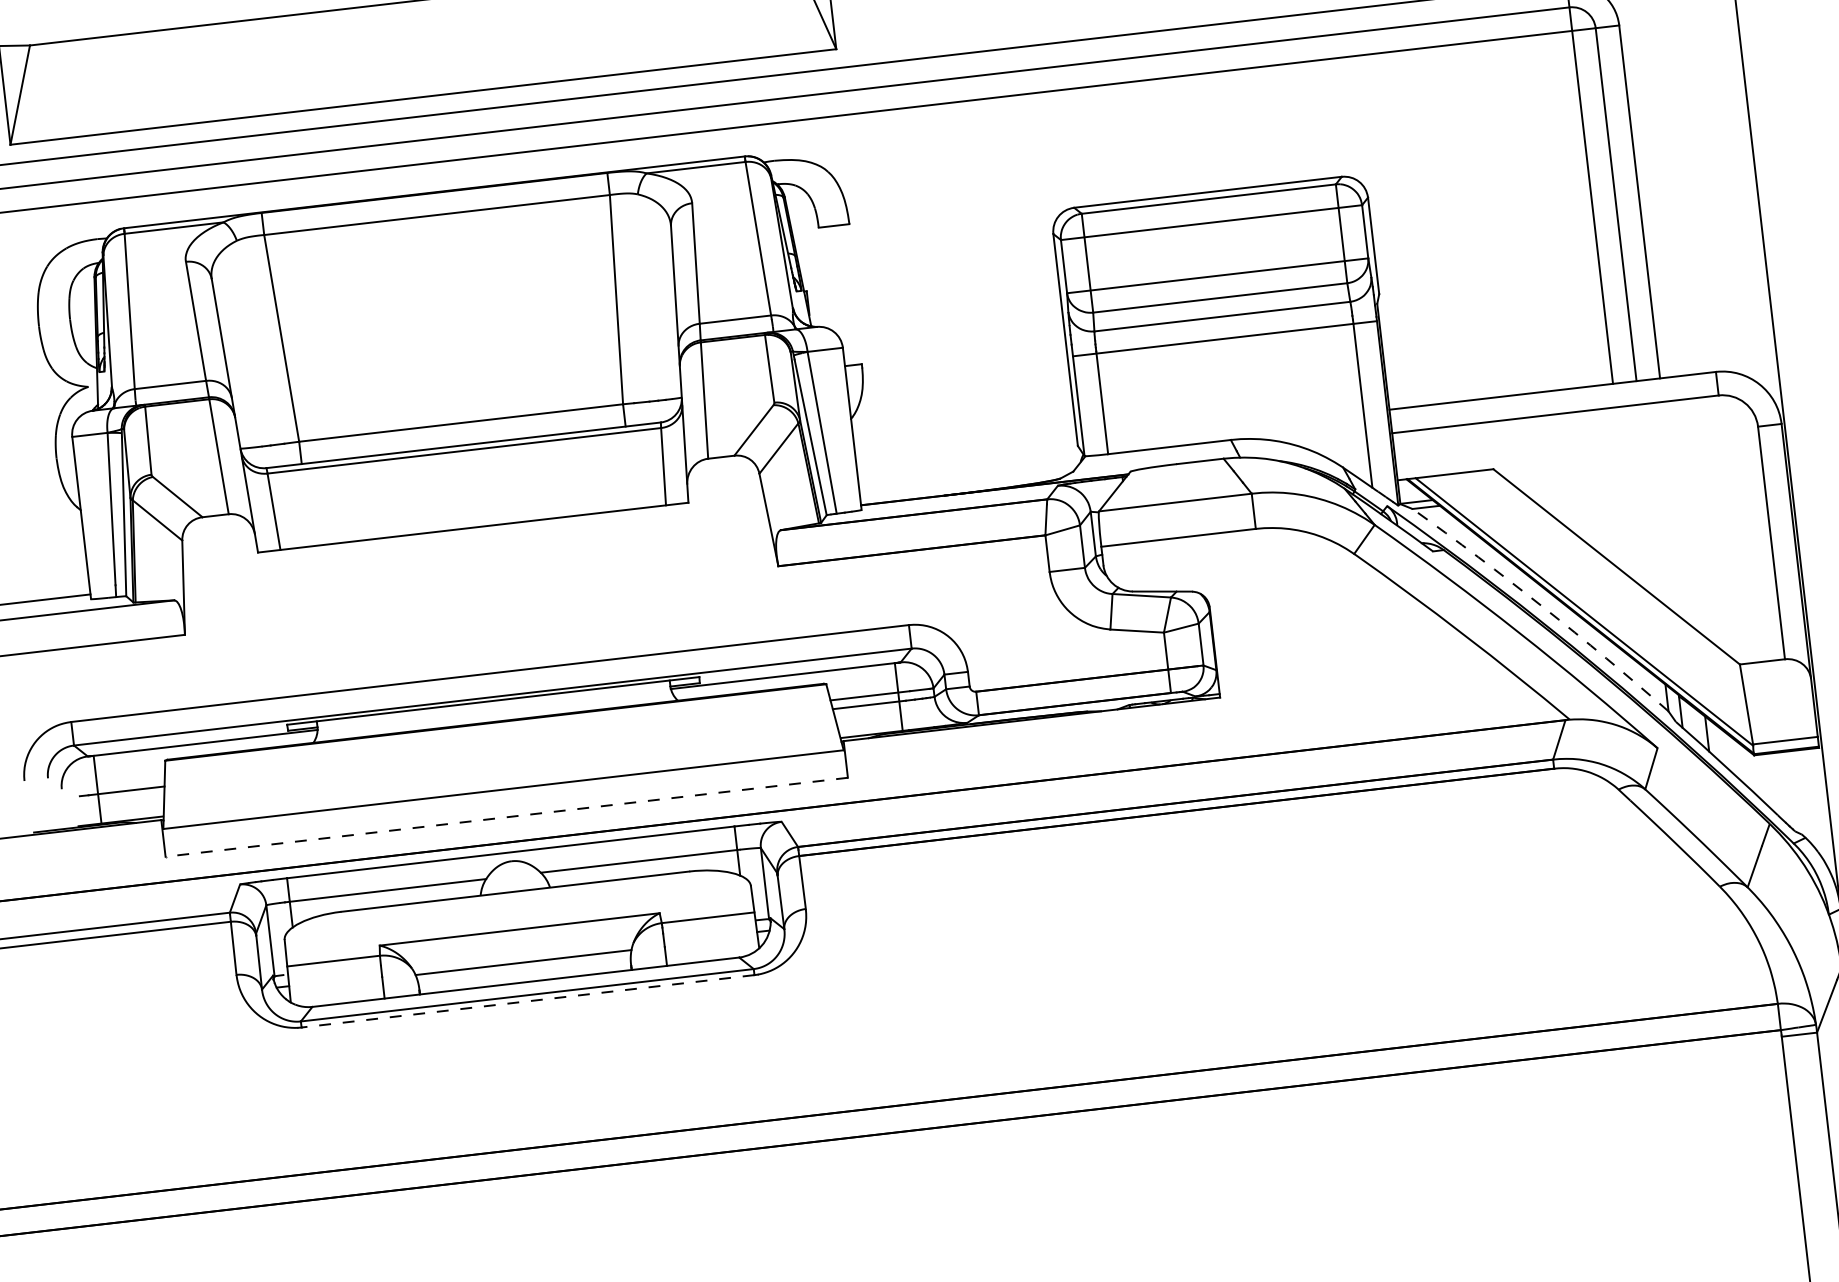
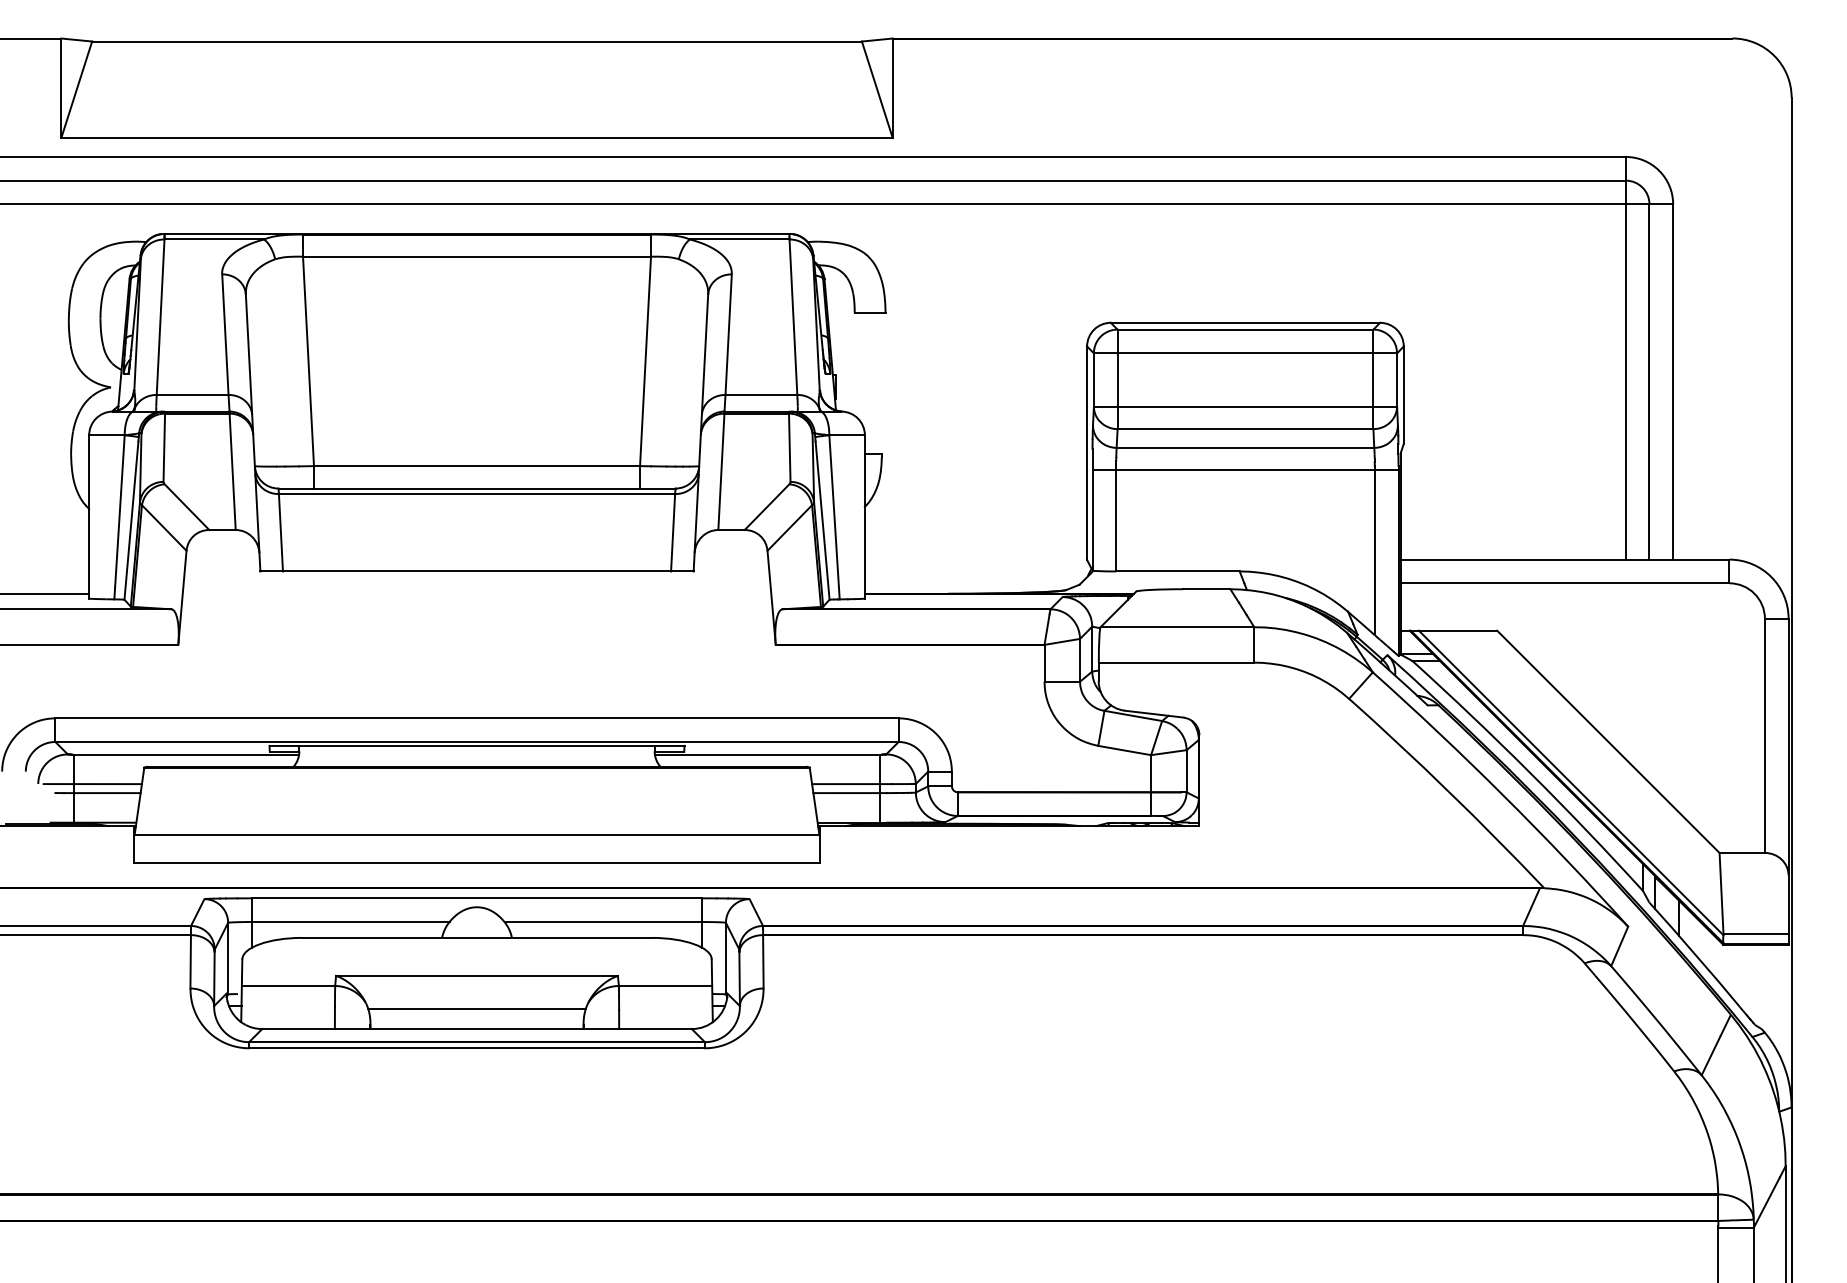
arc: (1542, 607) -> (1530, 773), dashed -> solid
line: (115, 783) -> (92, 784), added
line: (506, 817) -> (476, 863), dashed -> solid
line: (528, 1001) -> (477, 1048), dashed -> solid

